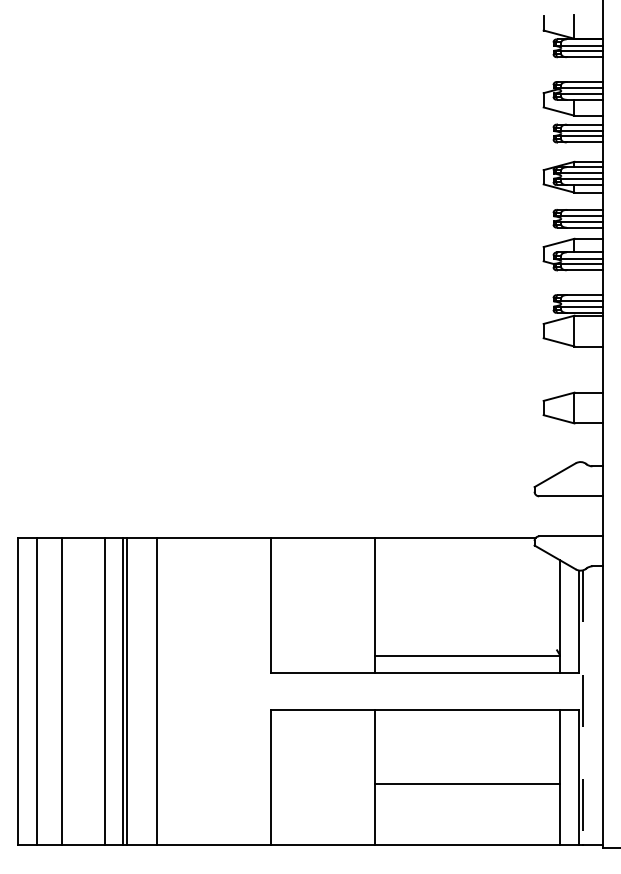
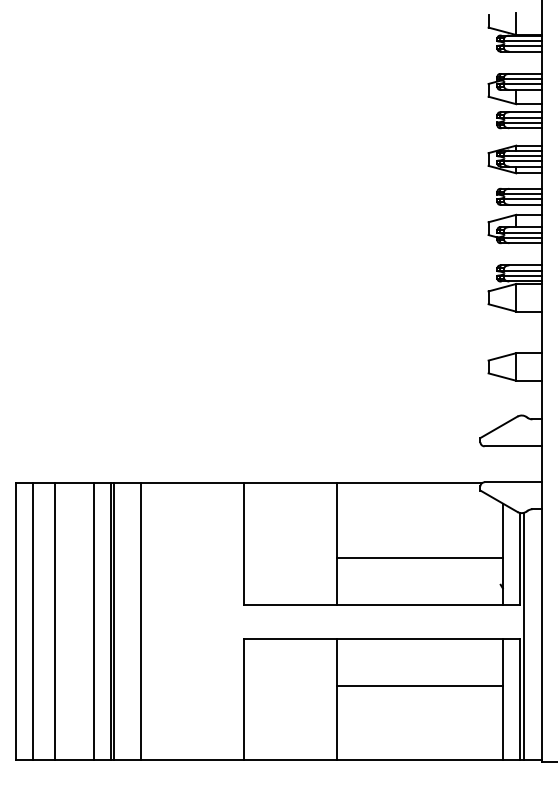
line: (467, 656) -> (420, 557), moved
line: (583, 708) -> (524, 637), dashed -> solid
line: (467, 783) -> (420, 685), moved

